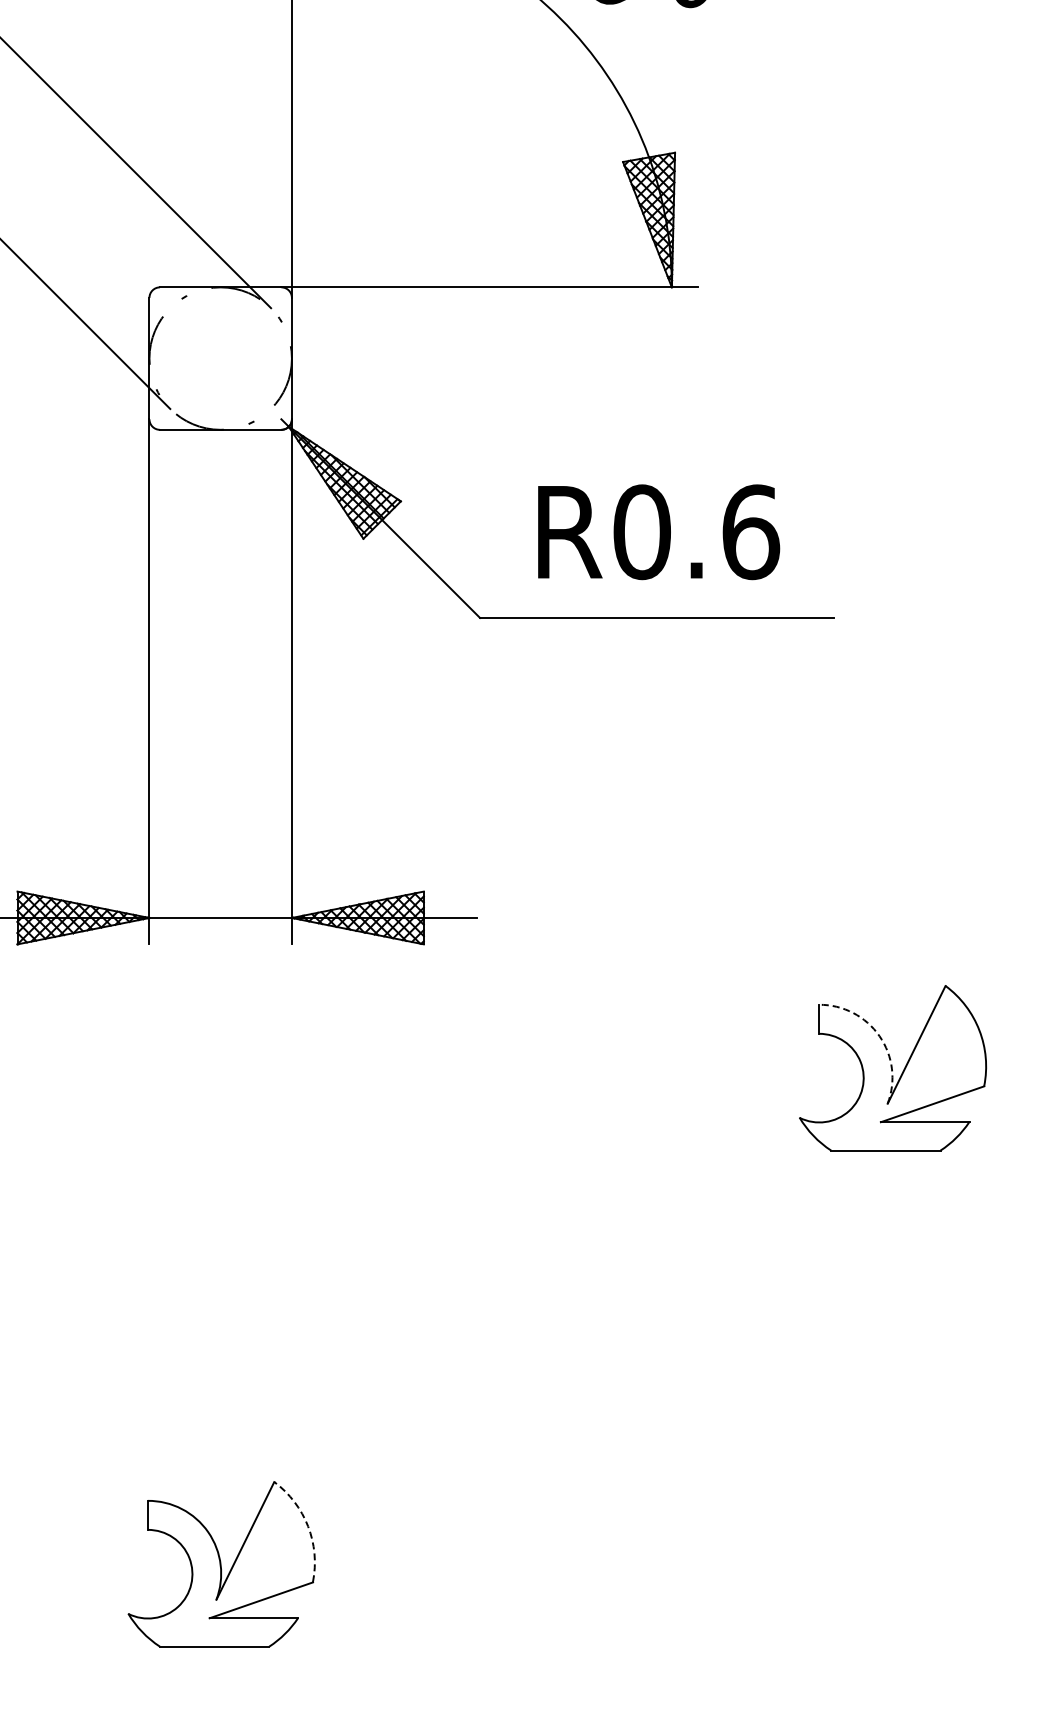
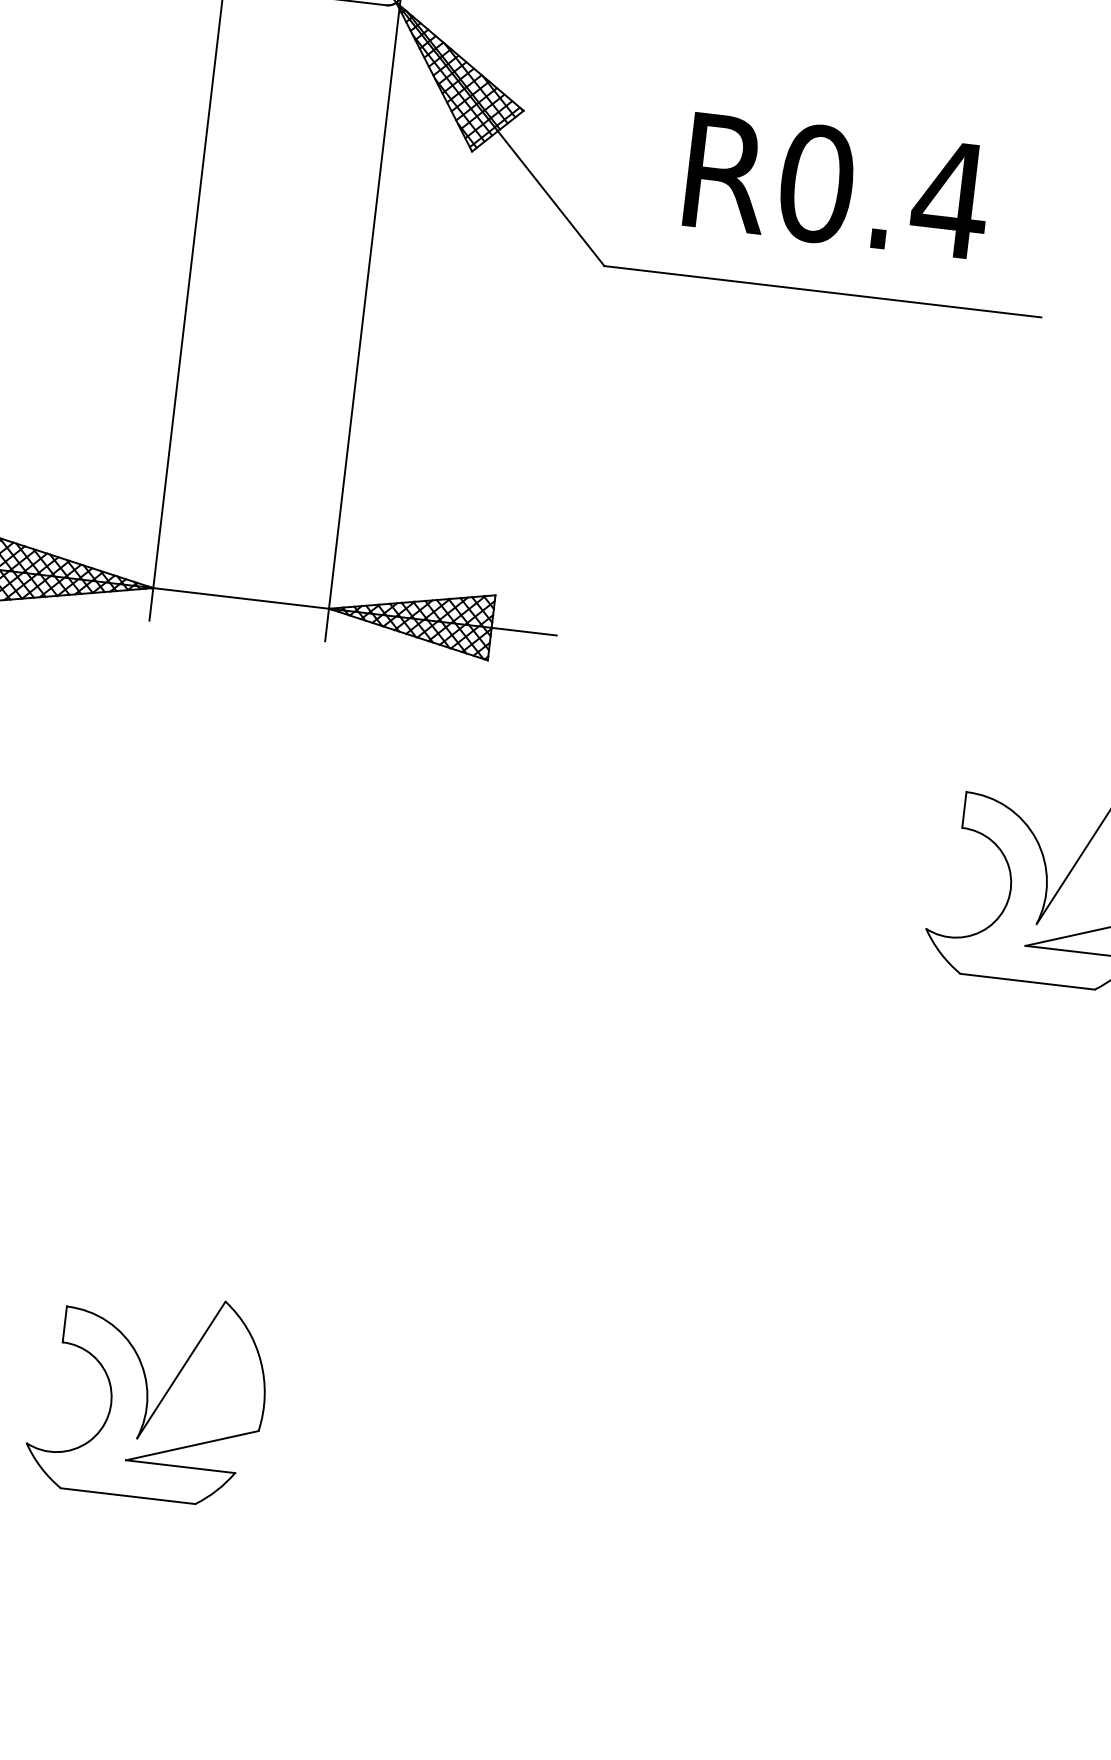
text: (750, 532) -> (950, 199), R0.6 -> R0.4
arc: (879, 1036) -> (1036, 839), dashed -> solid
arc: (308, 1526) -> (261, 1361), dashed -> solid

